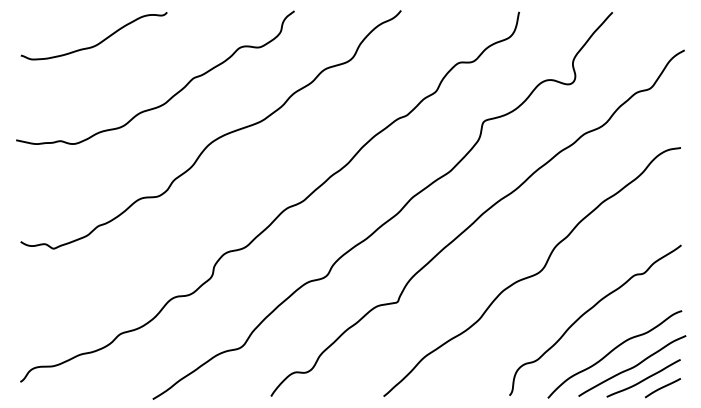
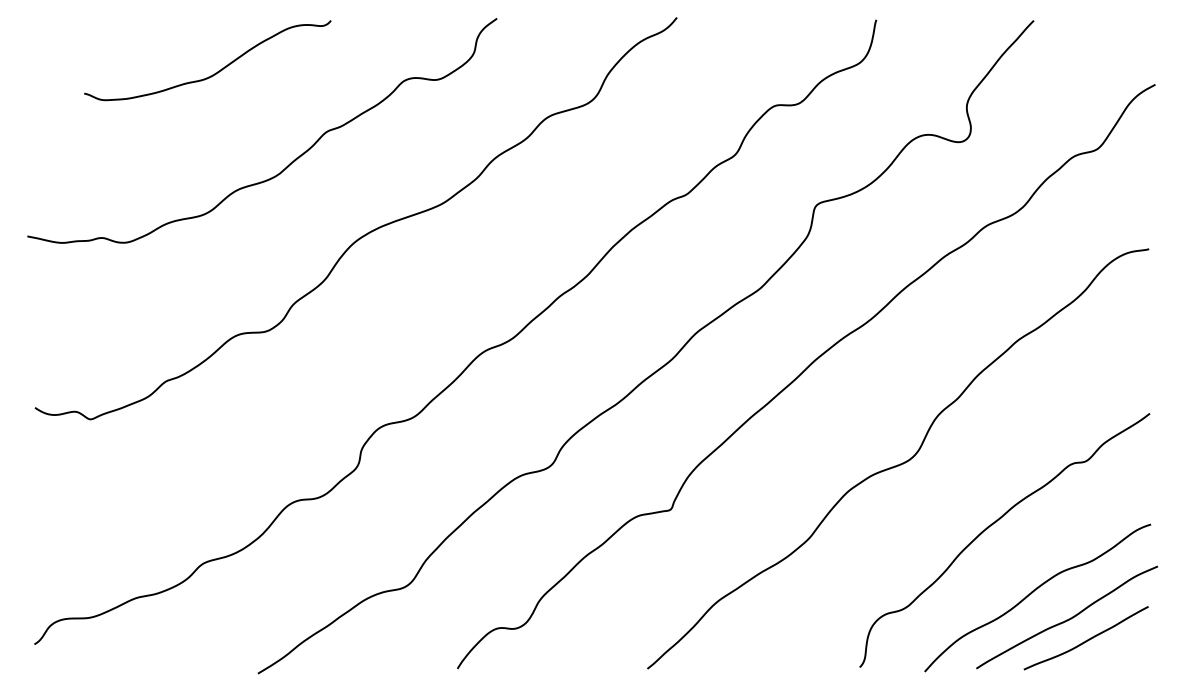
curve: (97, 43) -> (213, 73), moved
line: (663, 388) -> (1119, 655), removed

